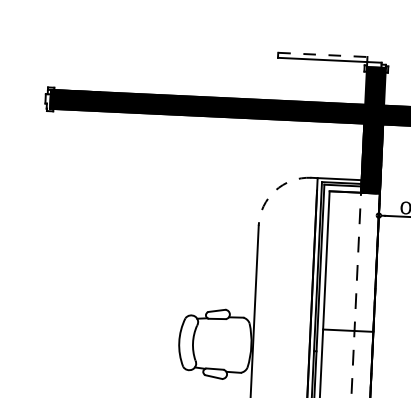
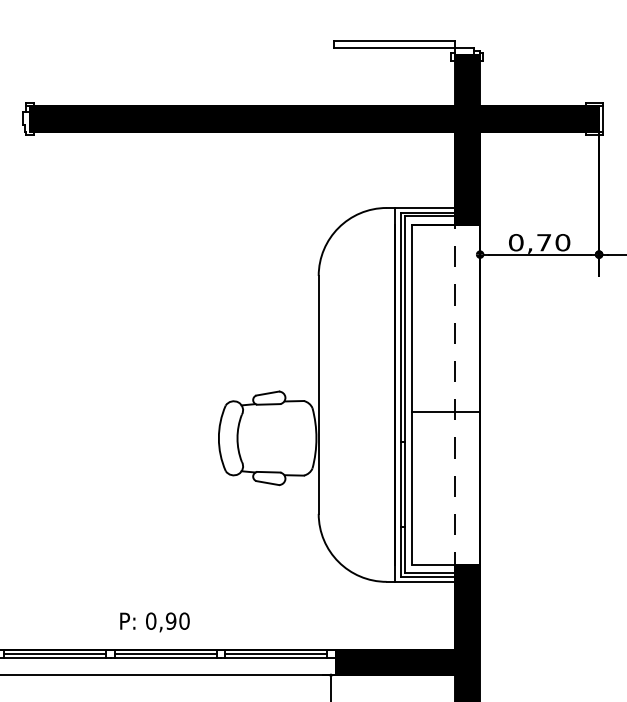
line: (322, 54) -> (394, 41), dashed -> solid
arc: (275, 190) -> (338, 227), dashed -> solid

